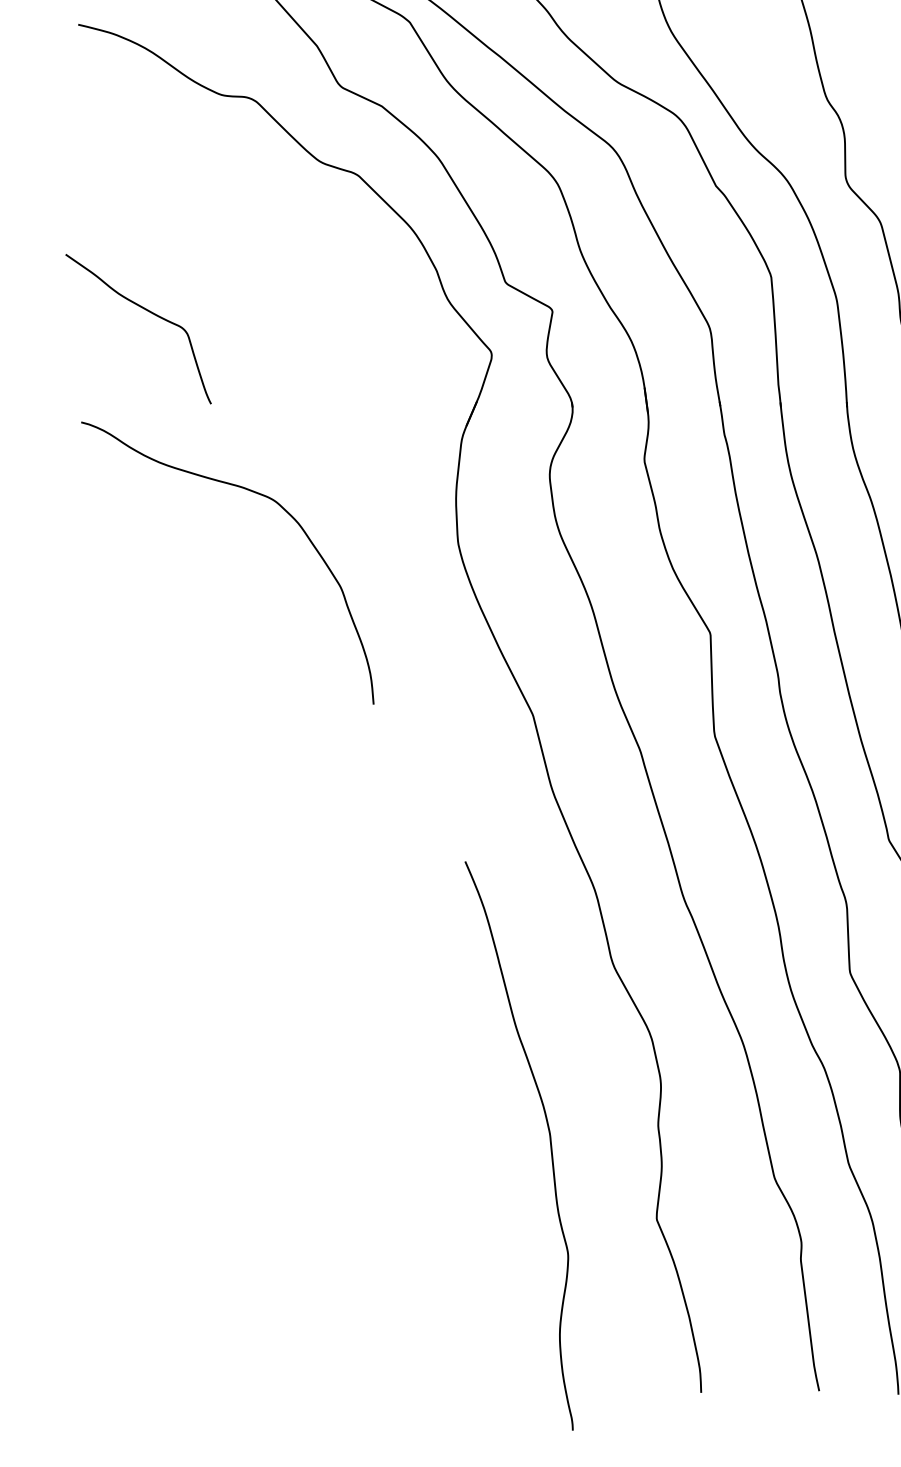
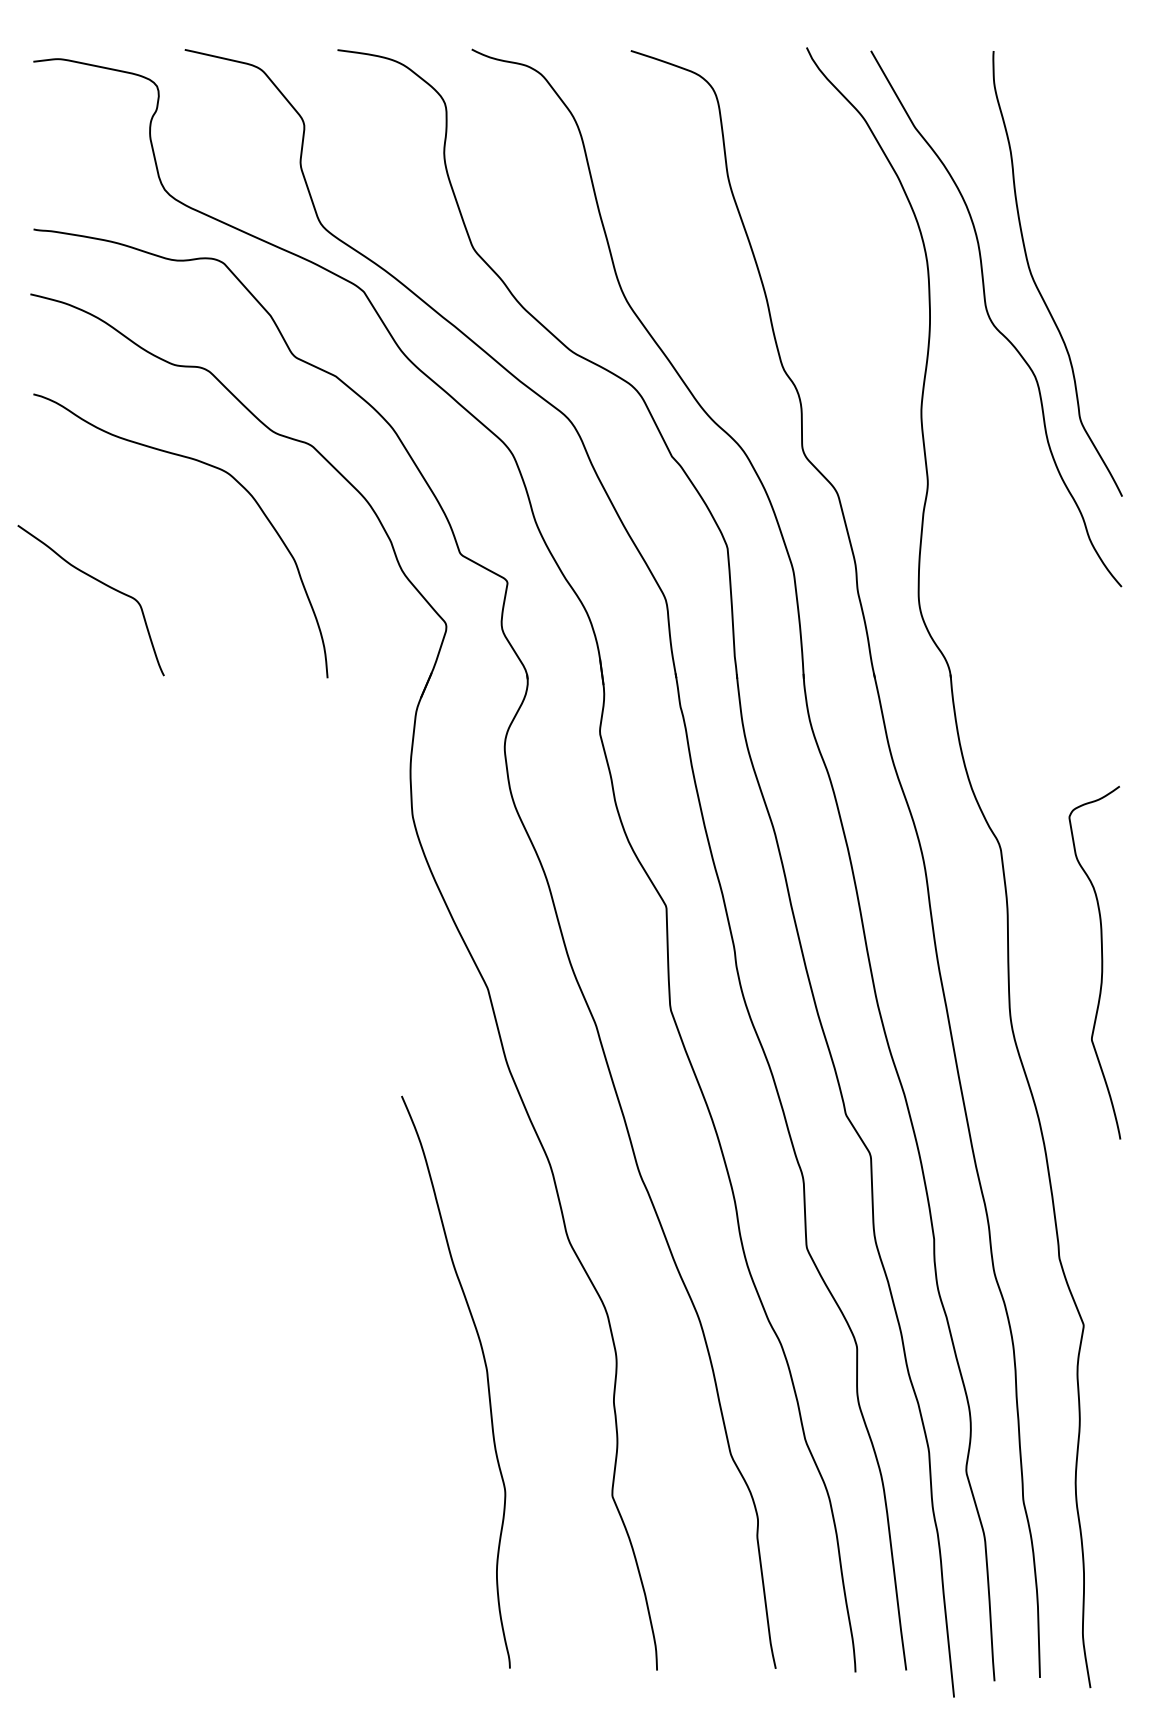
curve: (251, 492) -> (204, 464), moved
curve: (549, 1141) -> (486, 1377), moved

